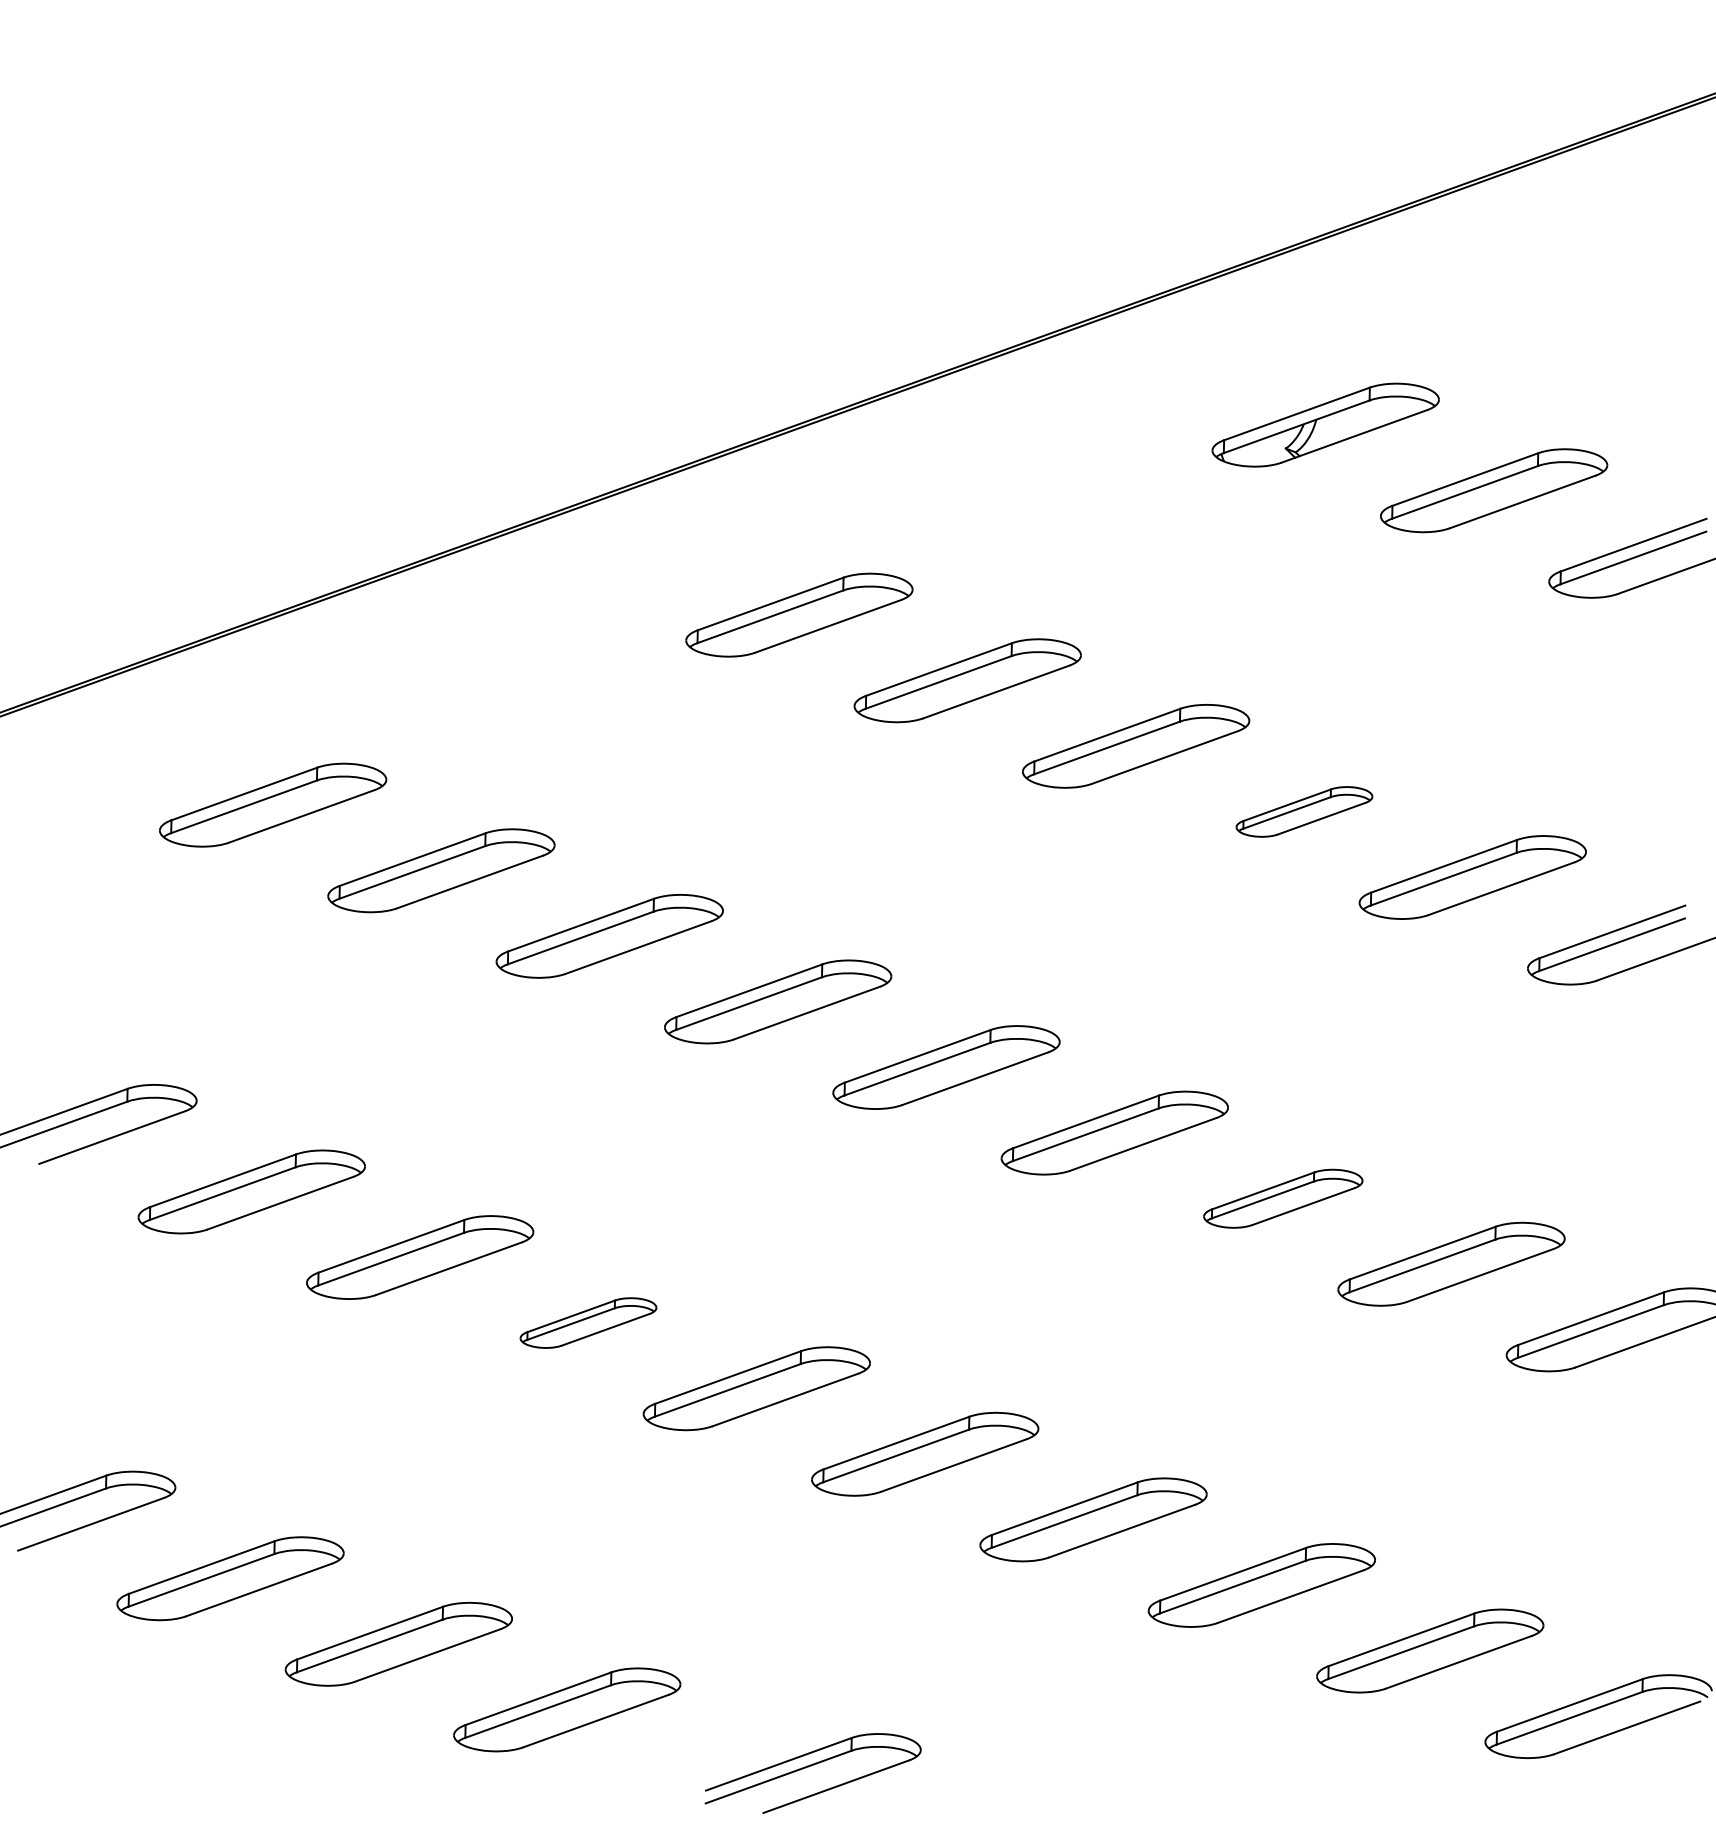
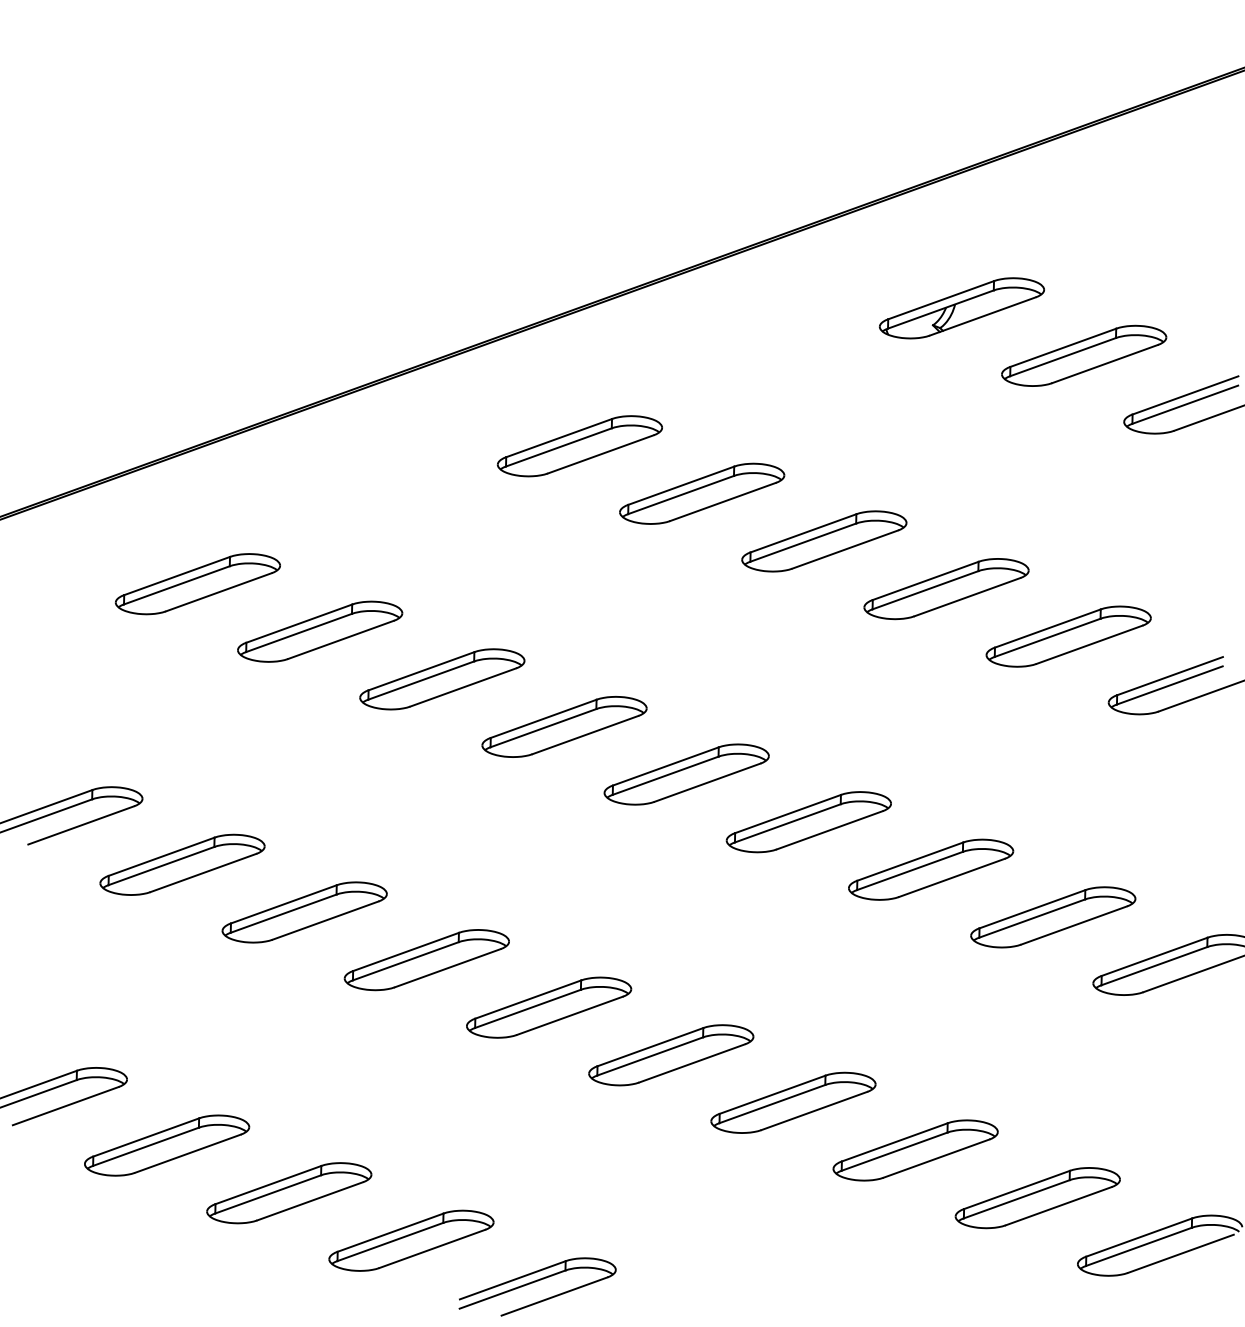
part: (1304, 811) -> (946, 588), size x1.67
part: (1283, 1198) -> (931, 869), size x1.43
part: (588, 1322) -> (426, 959), size x1.67
part: (811, 1766) -> (536, 1281), moved

